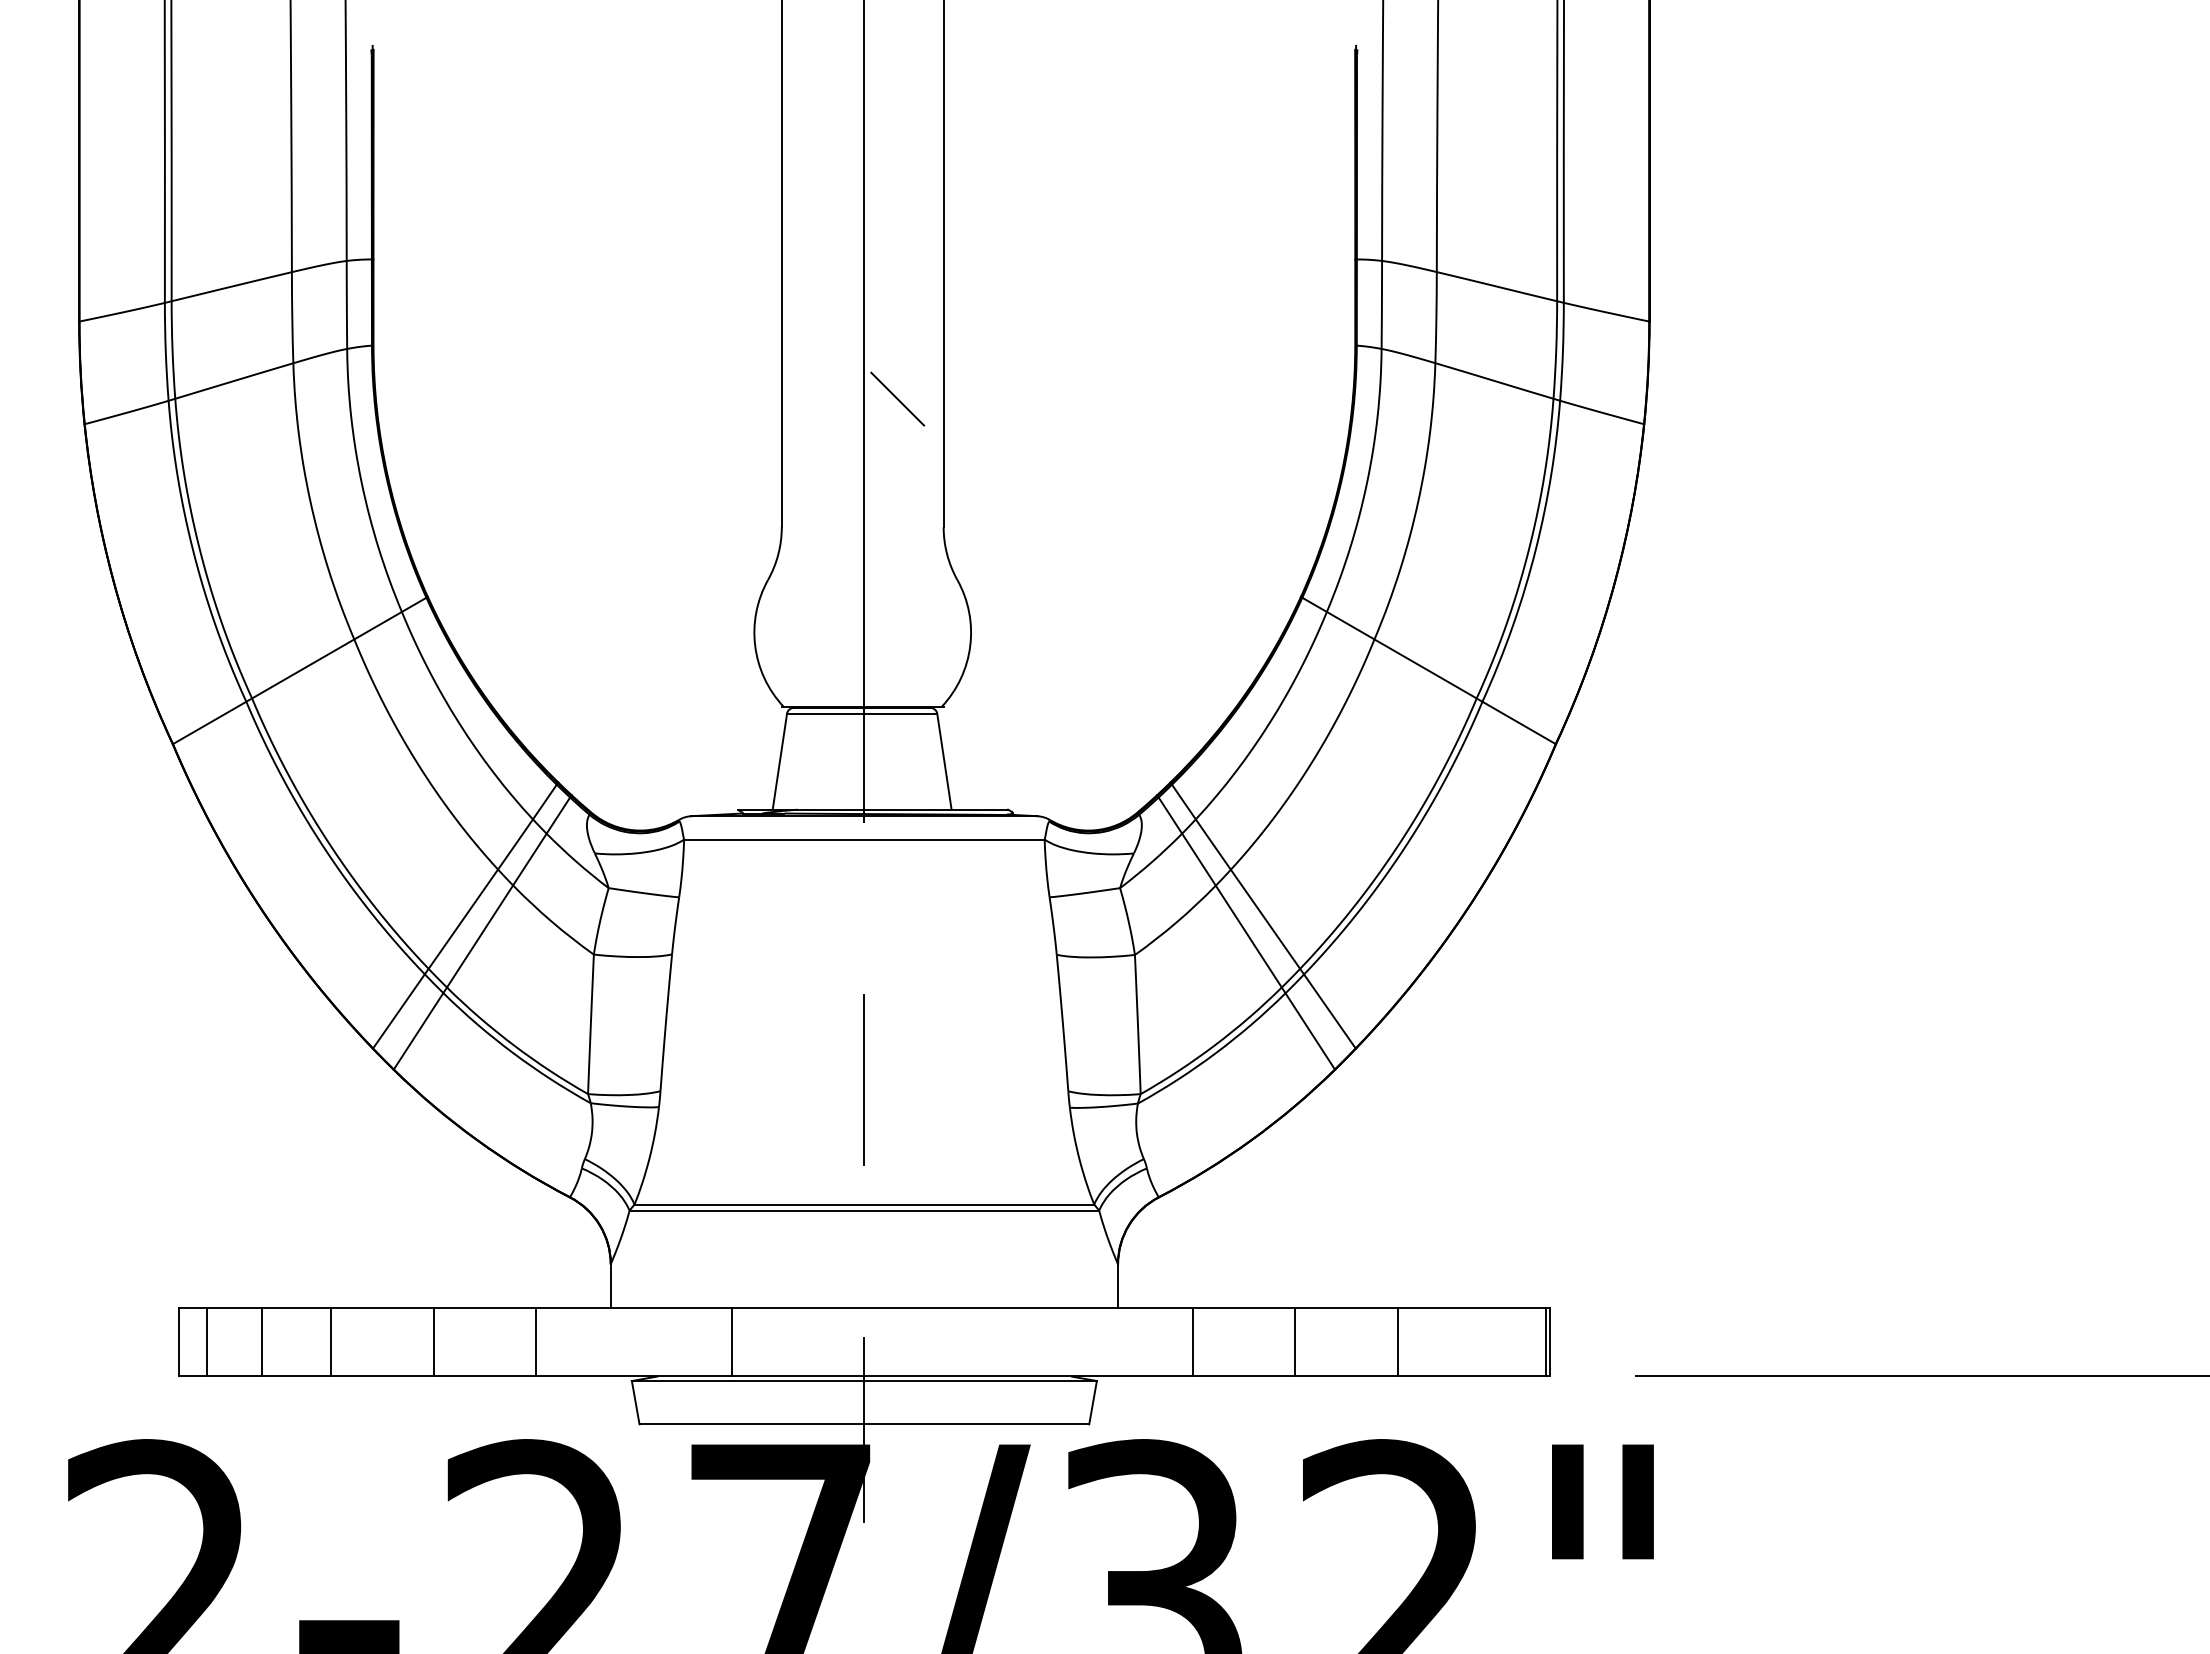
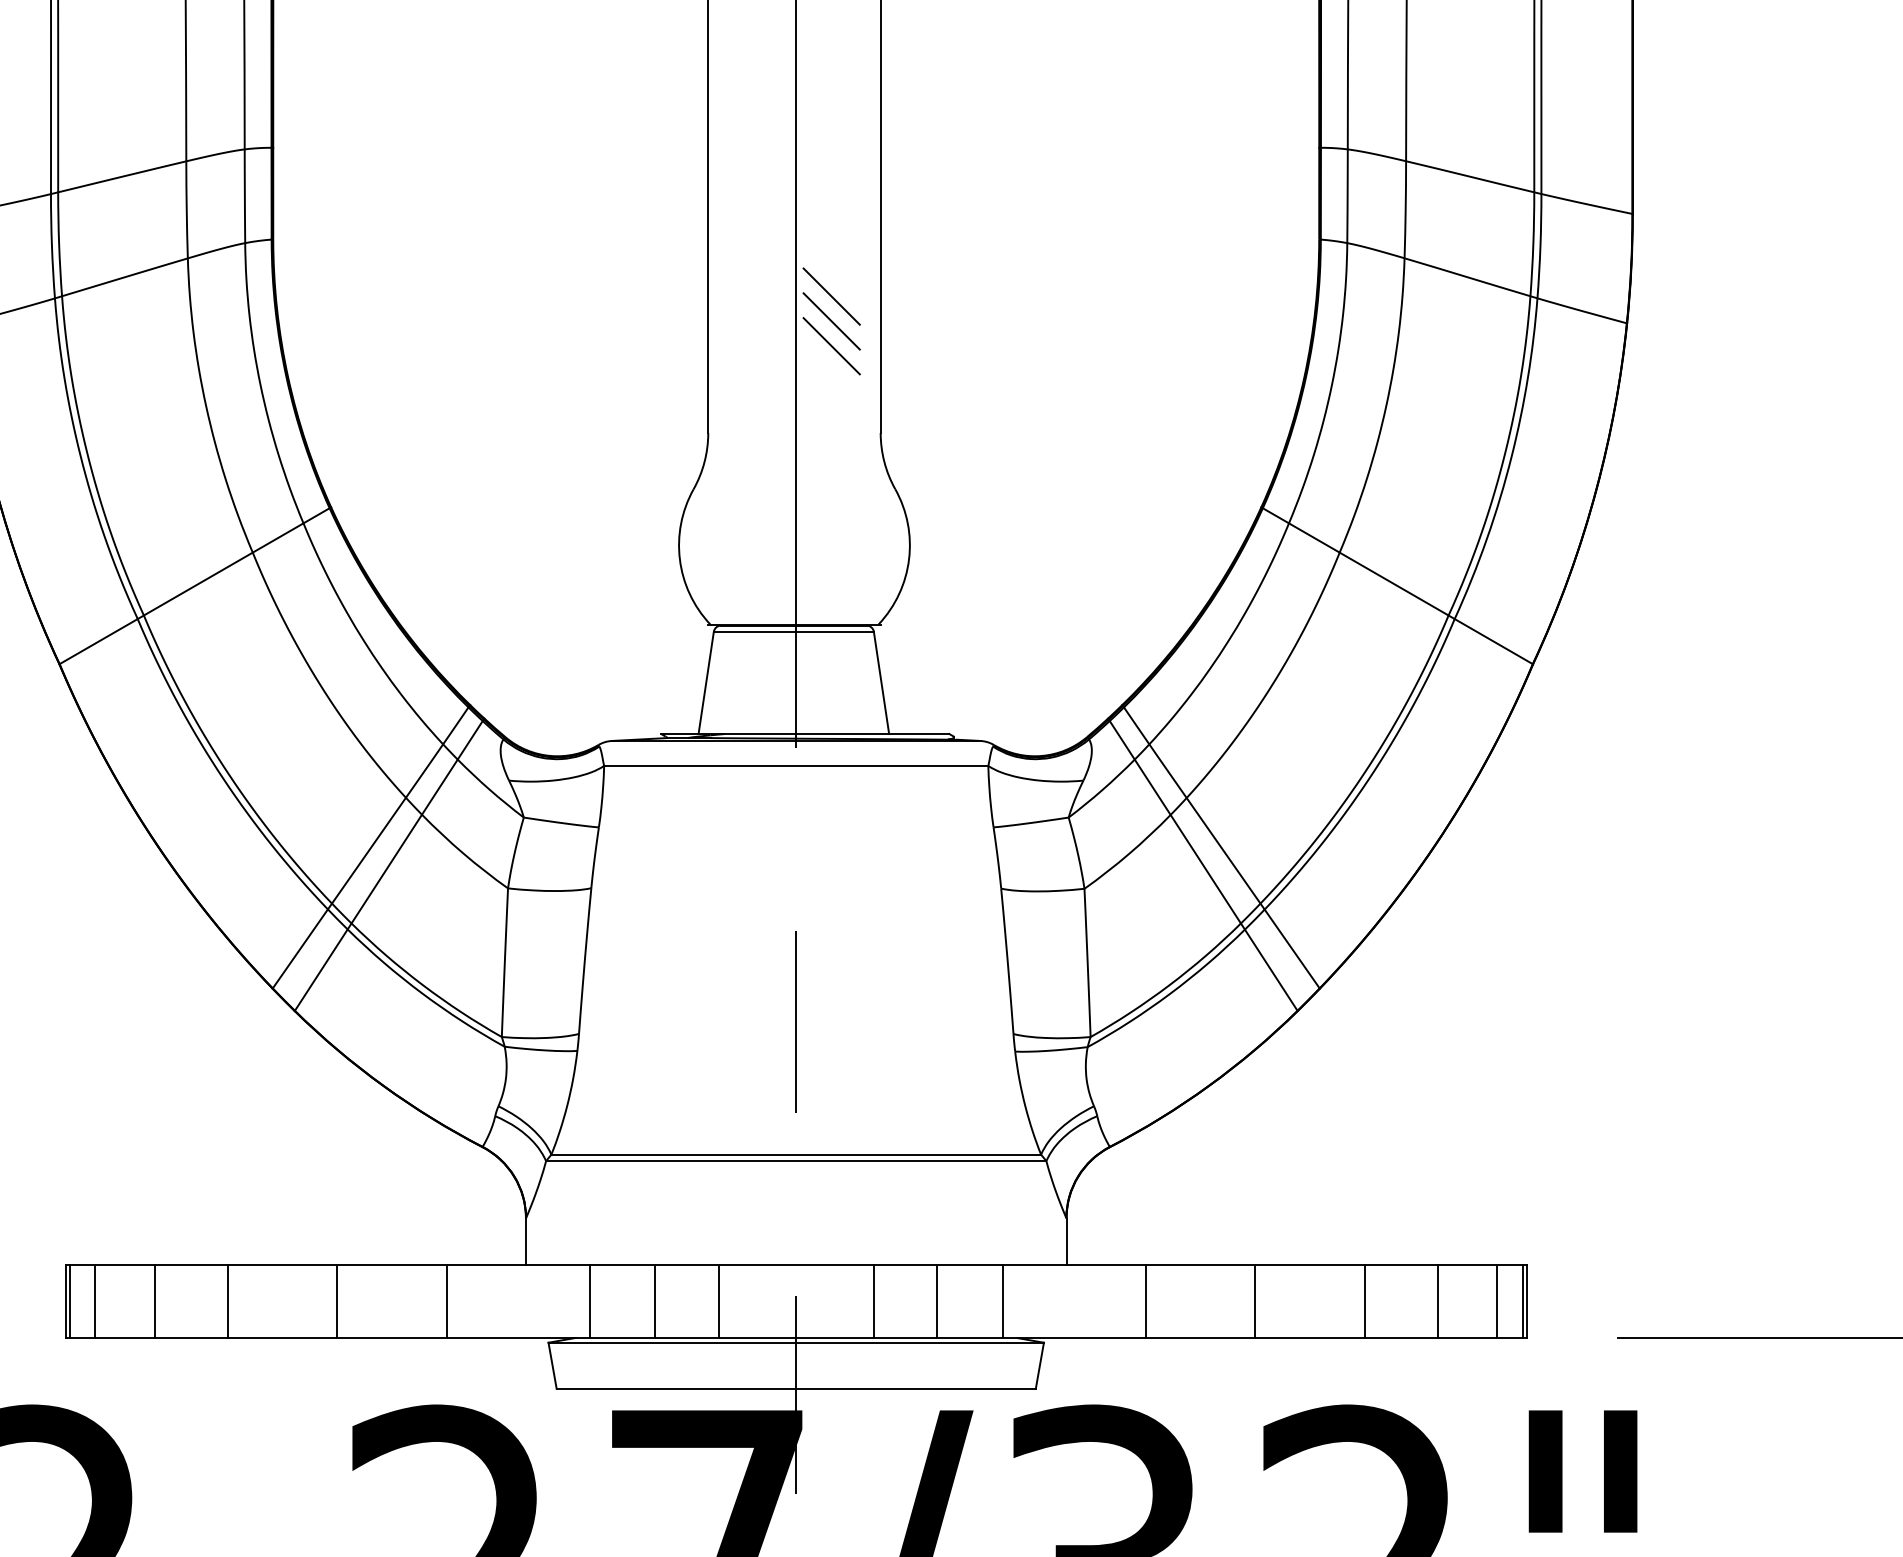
line: (897, 422) -> (831, 321), added
line: (897, 445) -> (831, 346), added
line: (182, 1341) -> (69, 1300), added
line: (670, 1341) -> (589, 1300), added
line: (791, 1341) -> (718, 1300), added
line: (937, 1341) -> (874, 1300), added
line: (996, 1341) -> (936, 1300), added
line: (1058, 1341) -> (1003, 1300), added
line: (1466, 1341) -> (1437, 1300), added
line: (1522, 1341) -> (1497, 1300), added

